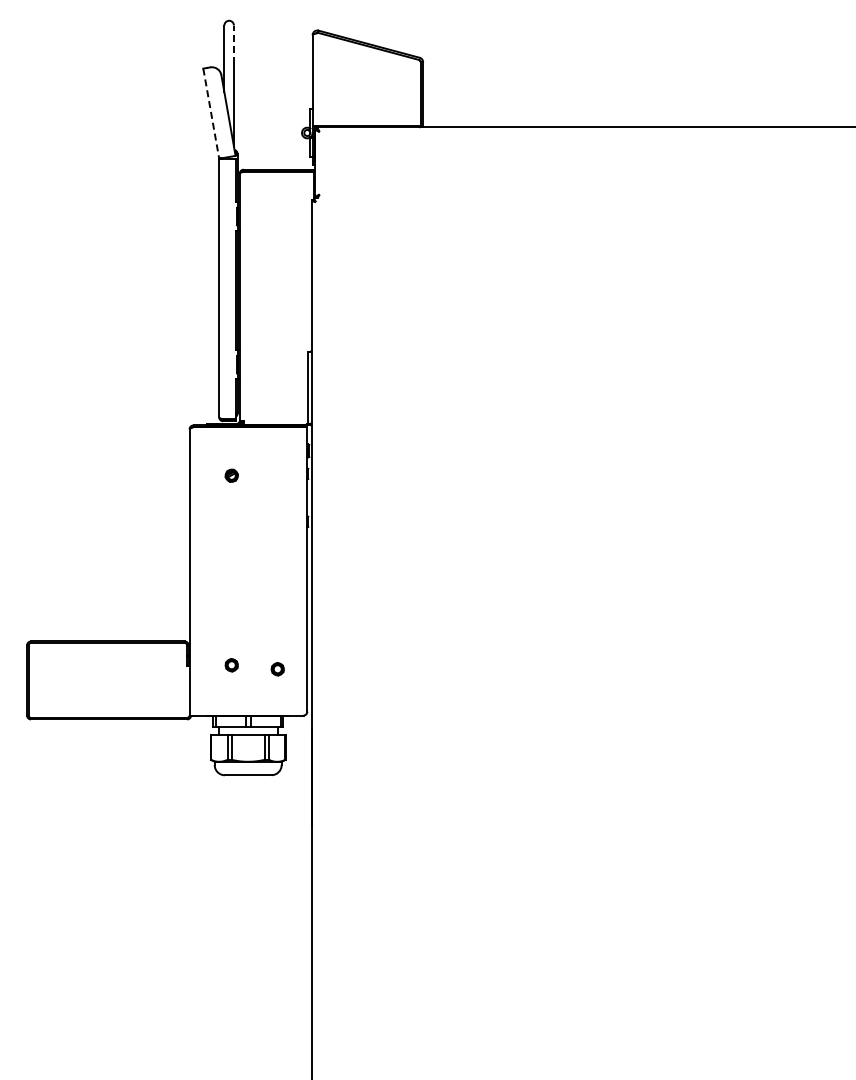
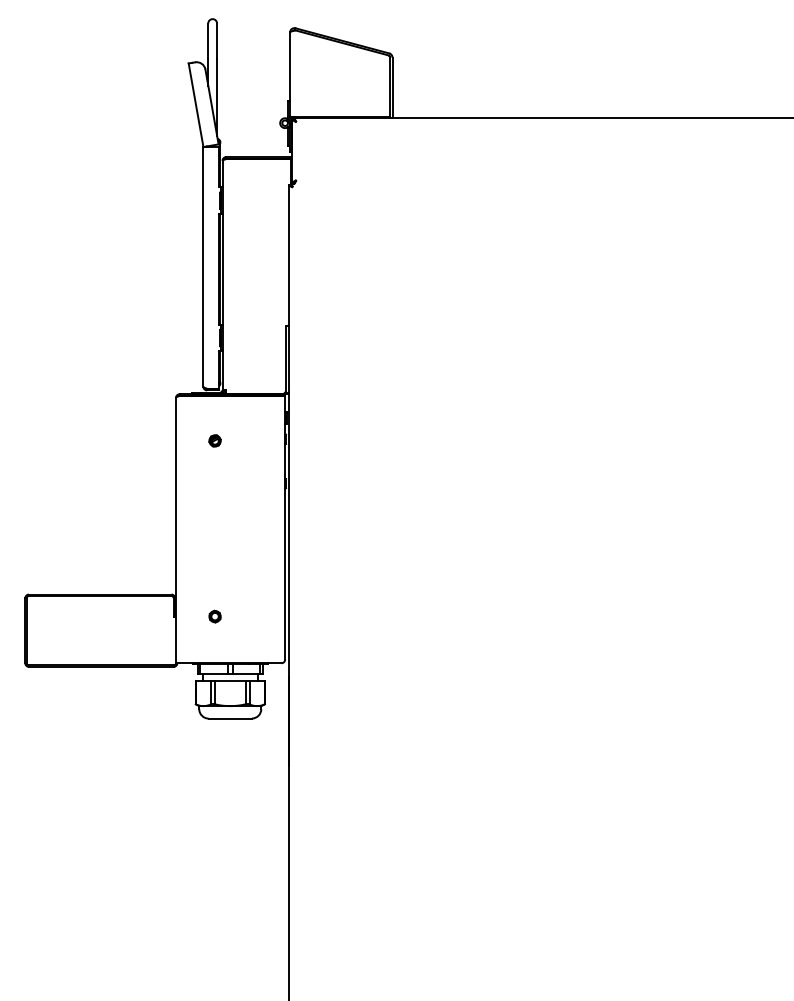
line: (234, 44) -> (217, 41), dashed -> solid
line: (211, 113) -> (196, 105), dashed -> solid
part: (277, 669) -> (257, 620), removed

